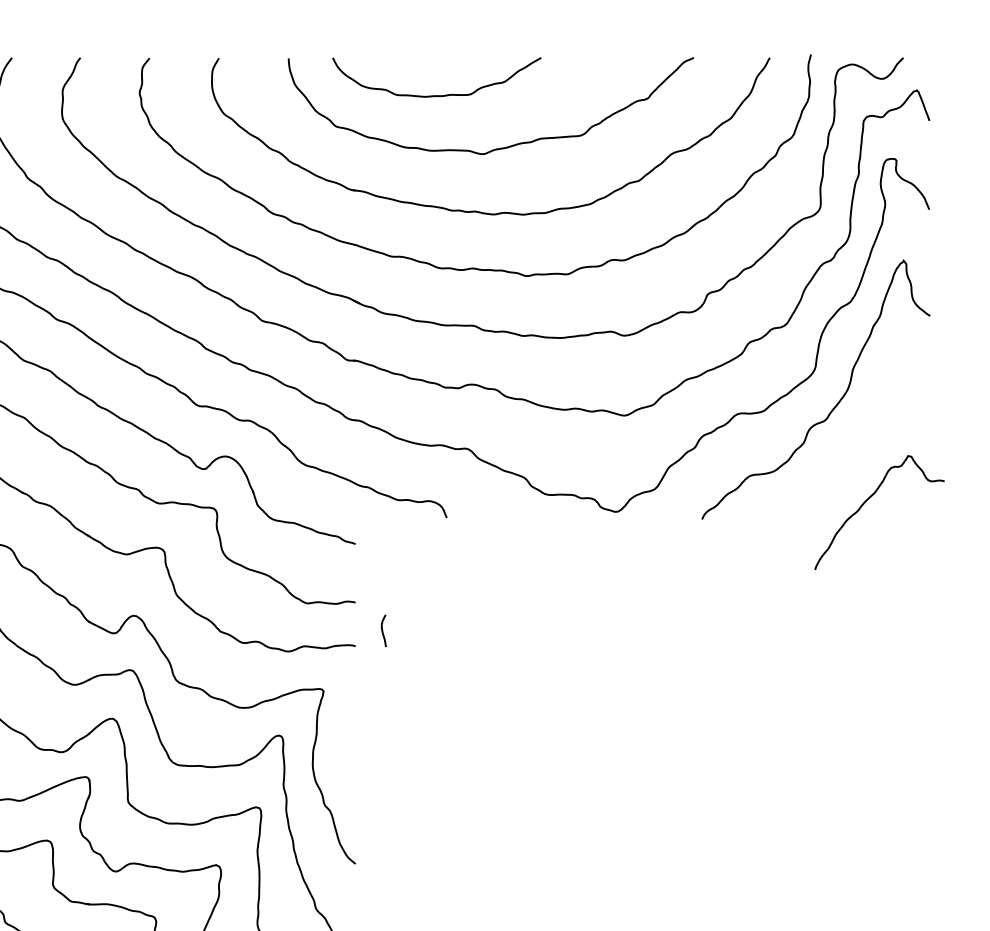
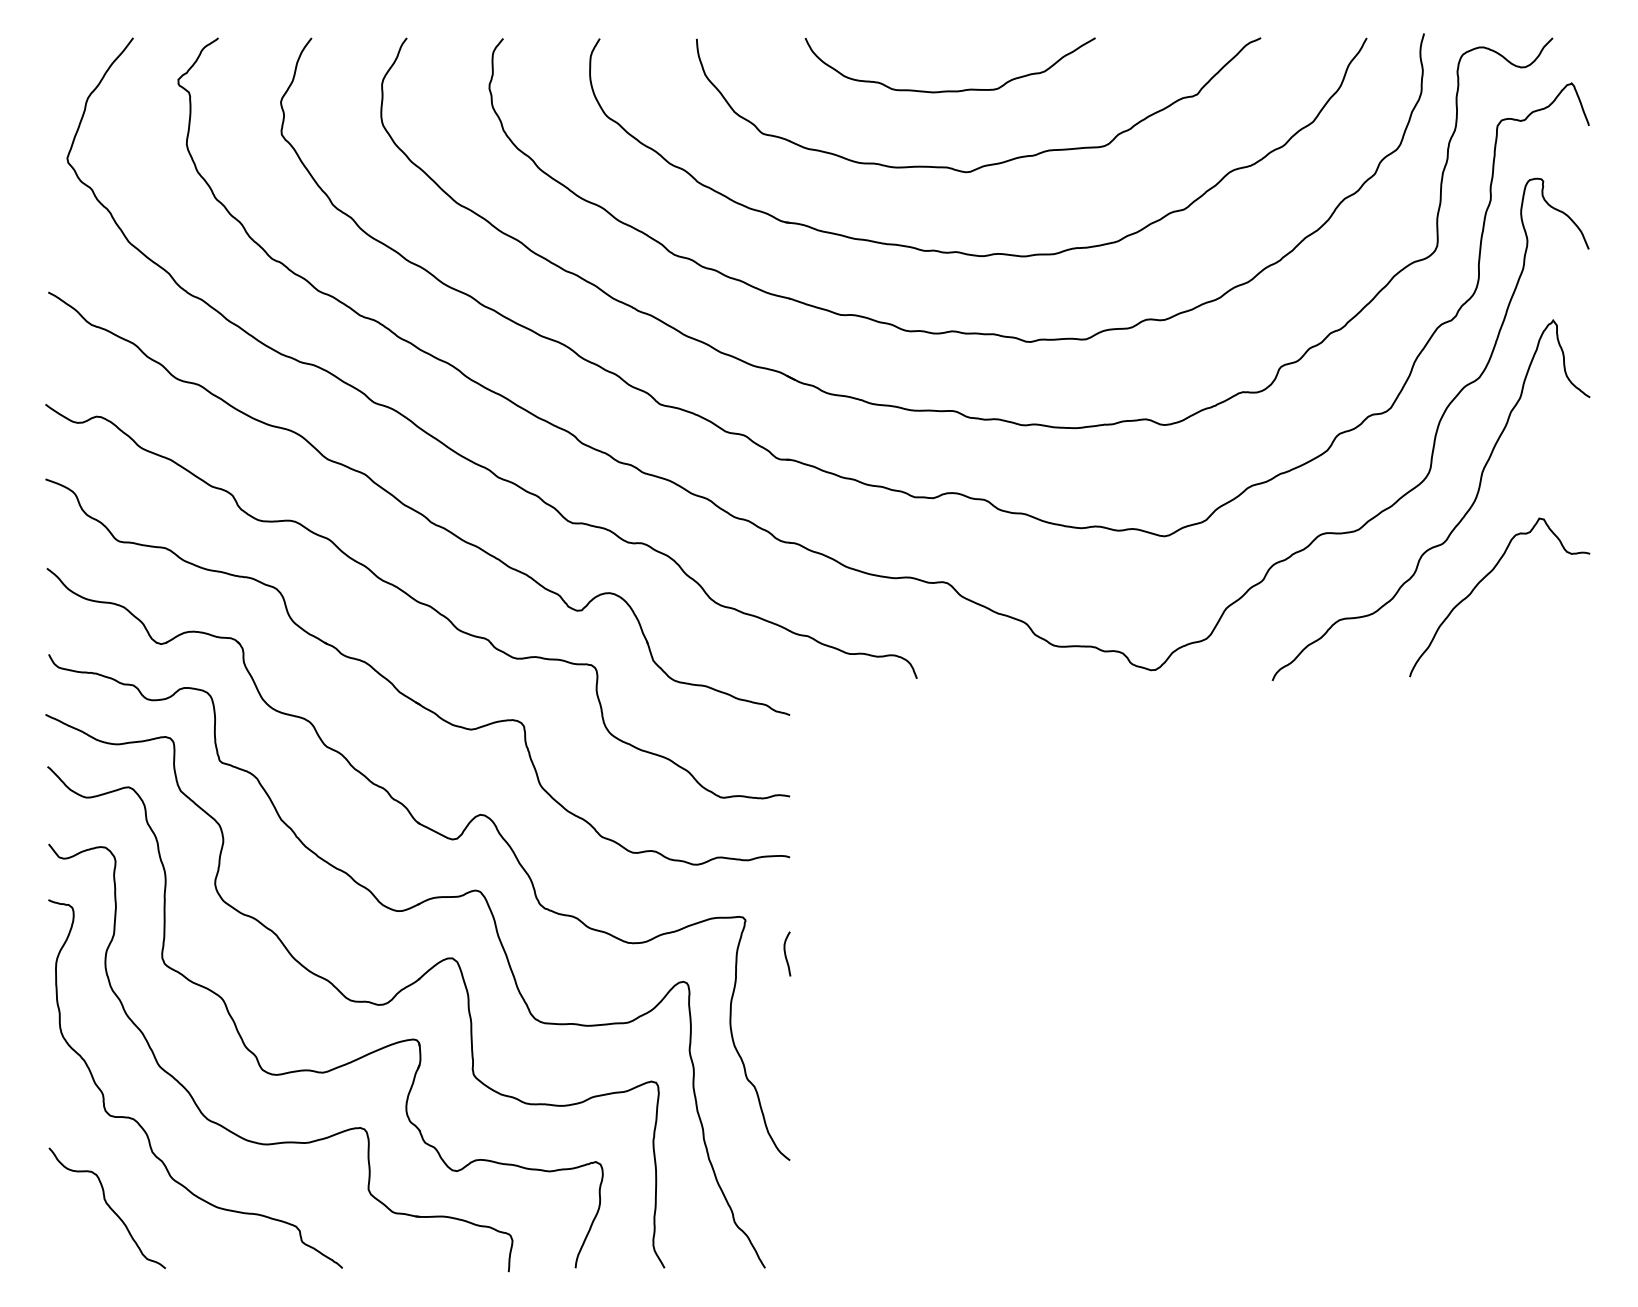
curve: (436, 95) -> (949, 90), moved
curve: (867, 500) -> (1482, 580), moved
curve: (383, 631) -> (786, 954), moved

